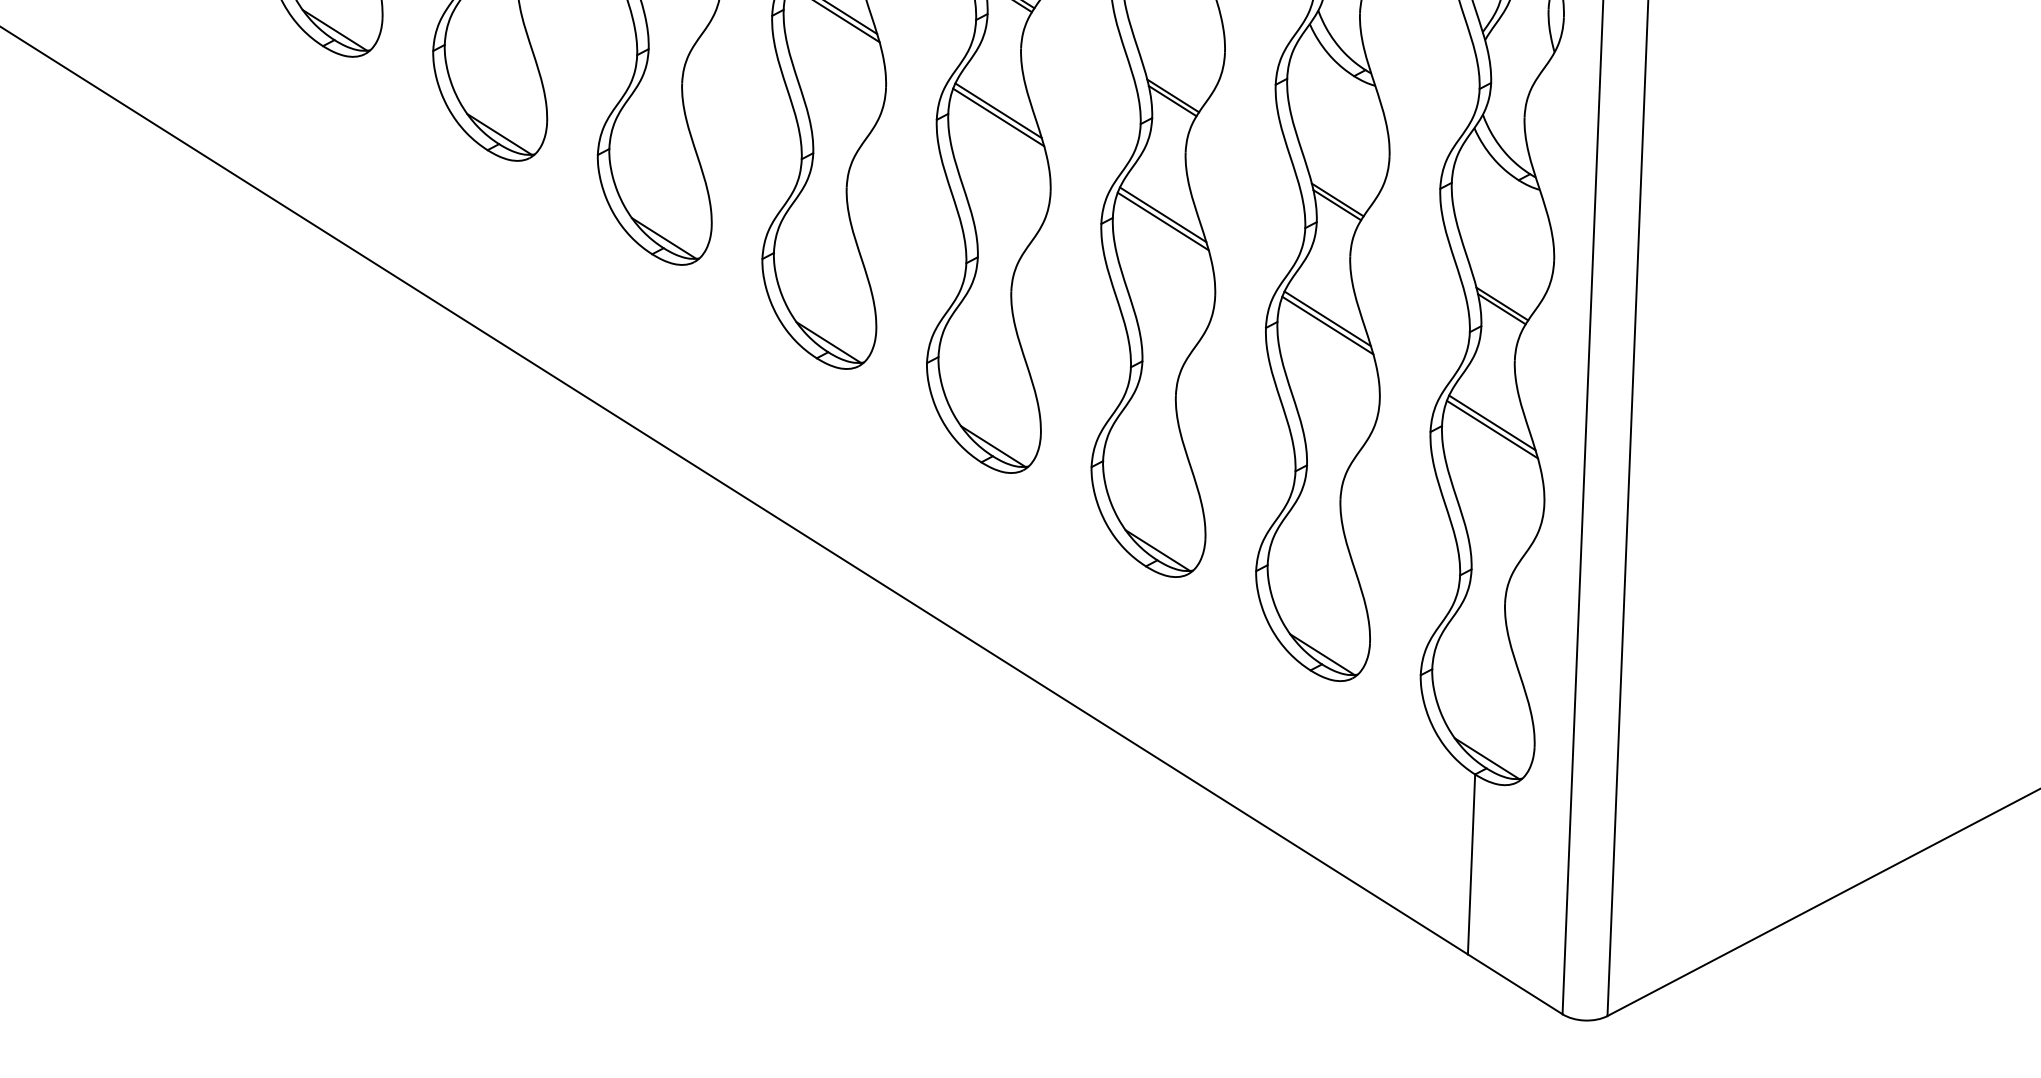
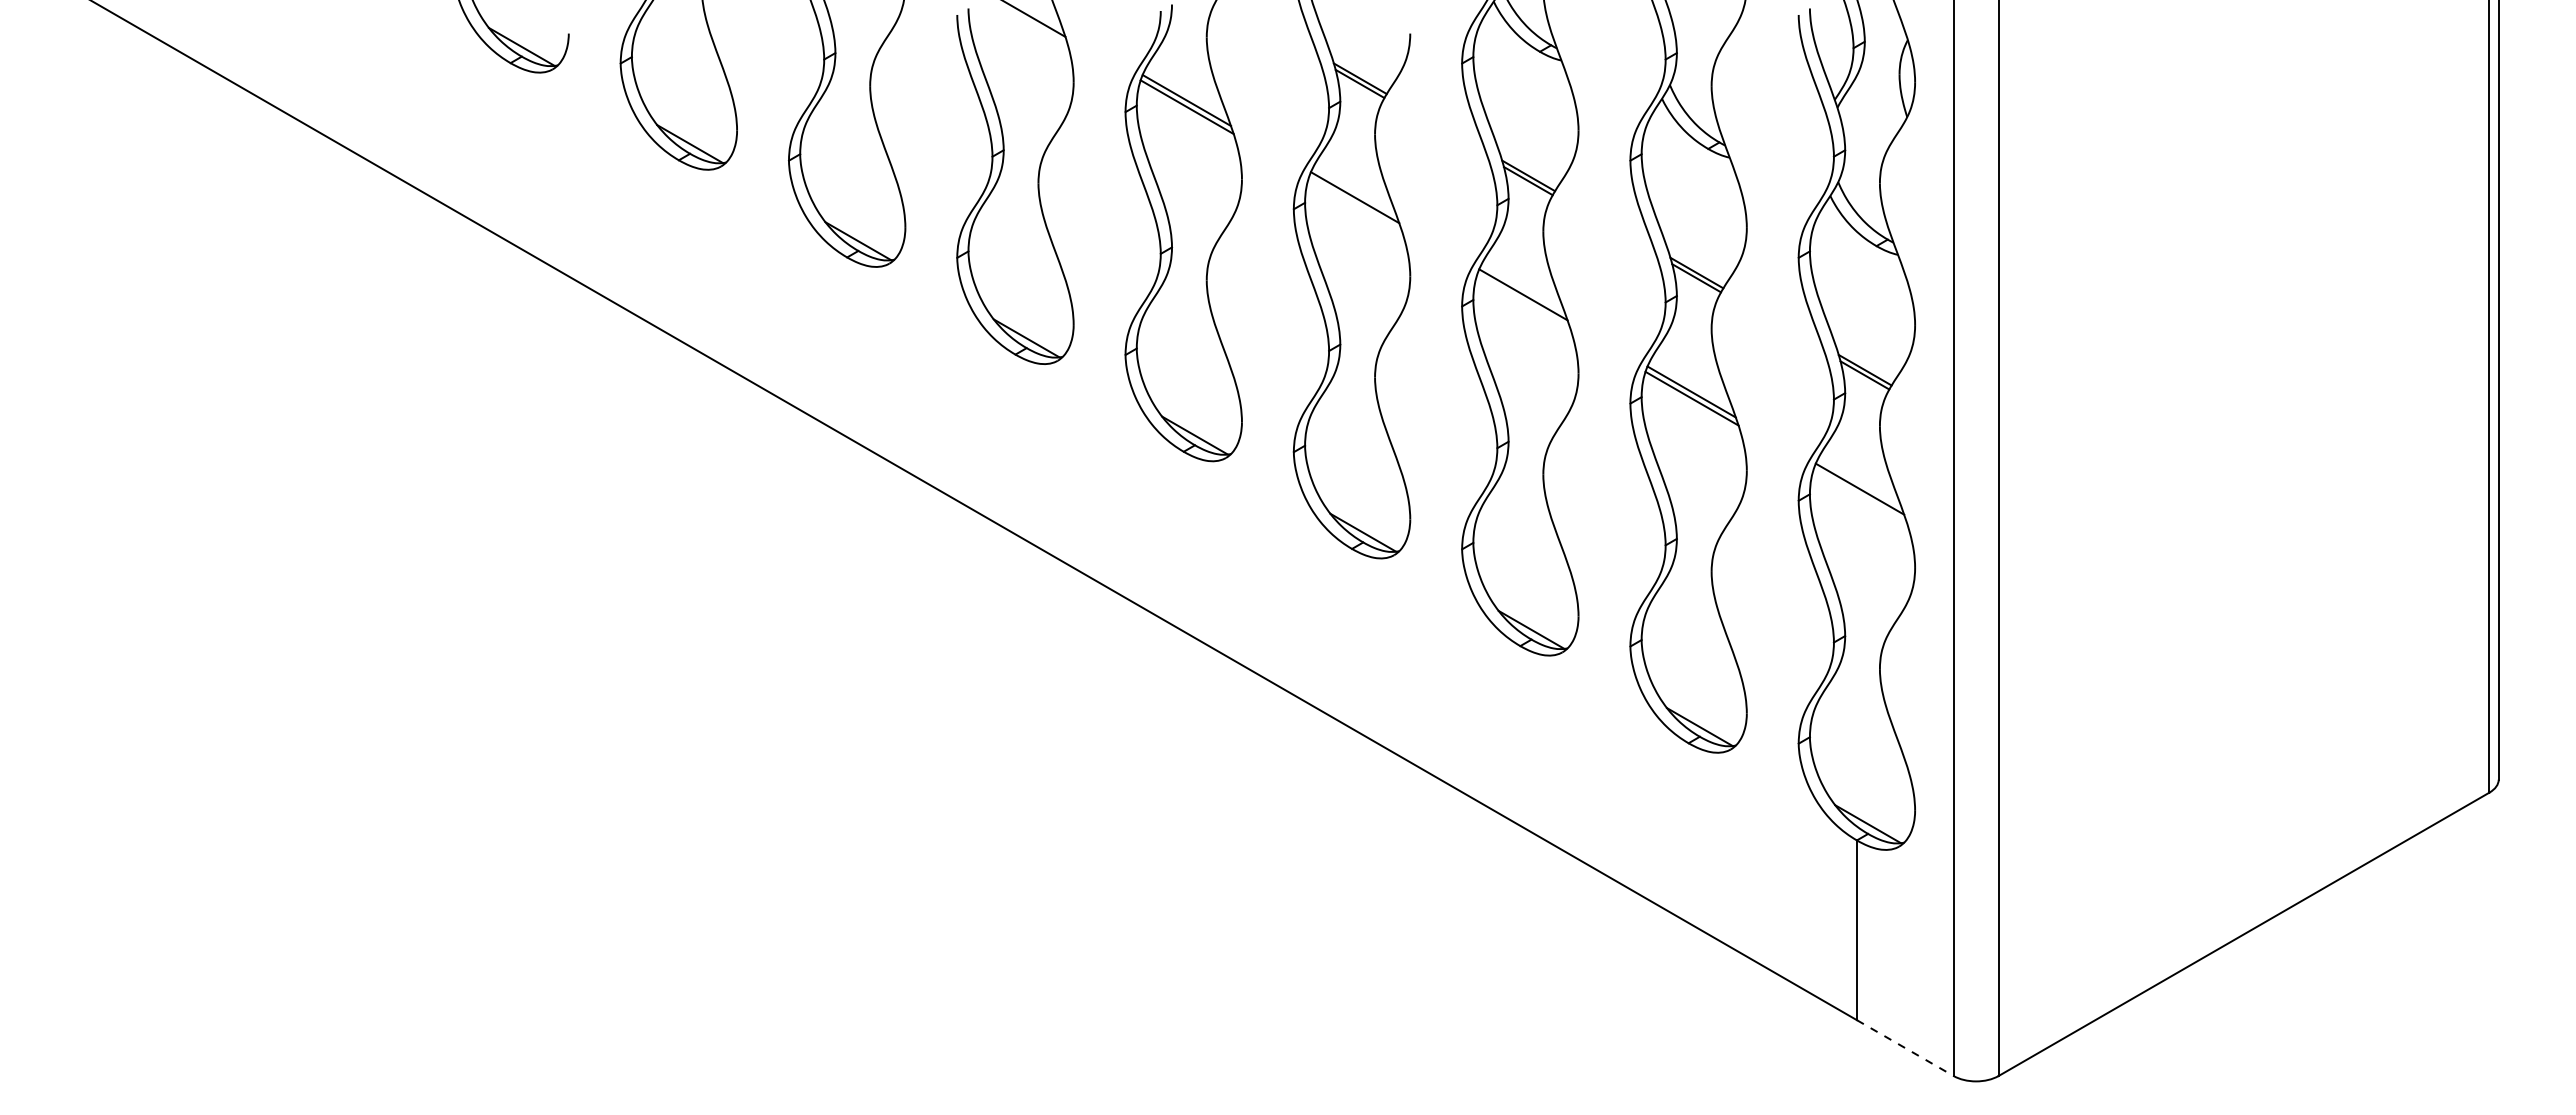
line: (998, 117) -> (1355, 204), removed
line: (1162, 221) -> (1523, 301), removed
line: (1491, 429) -> (1859, 495), removed
line: (1515, 984) -> (1905, 1048), solid -> dashed

